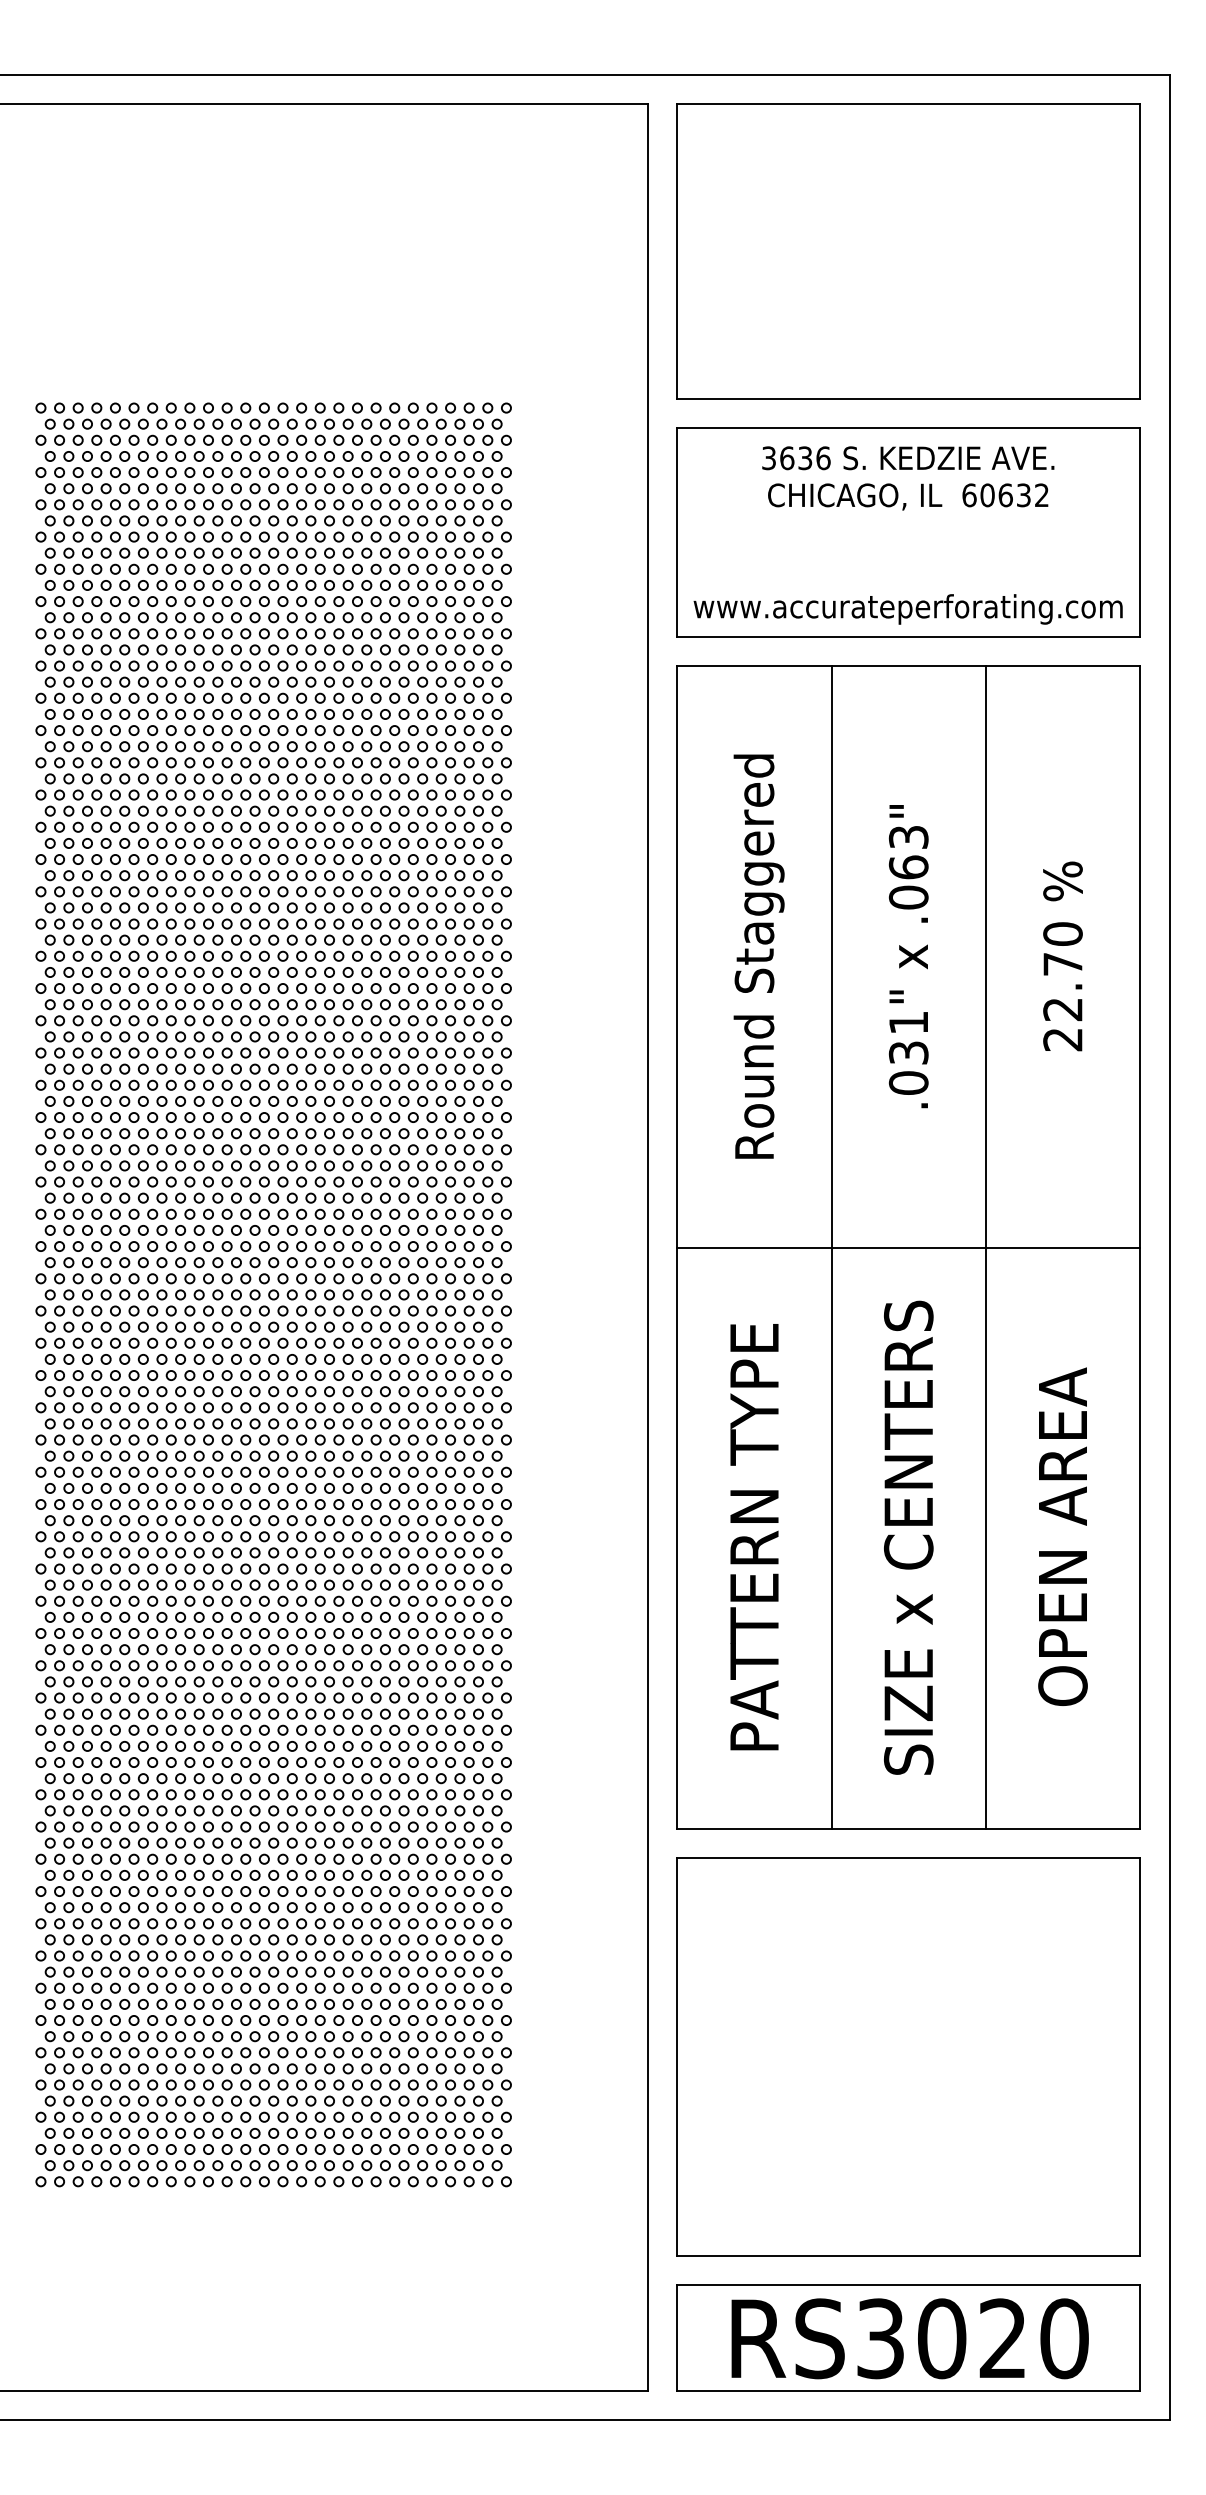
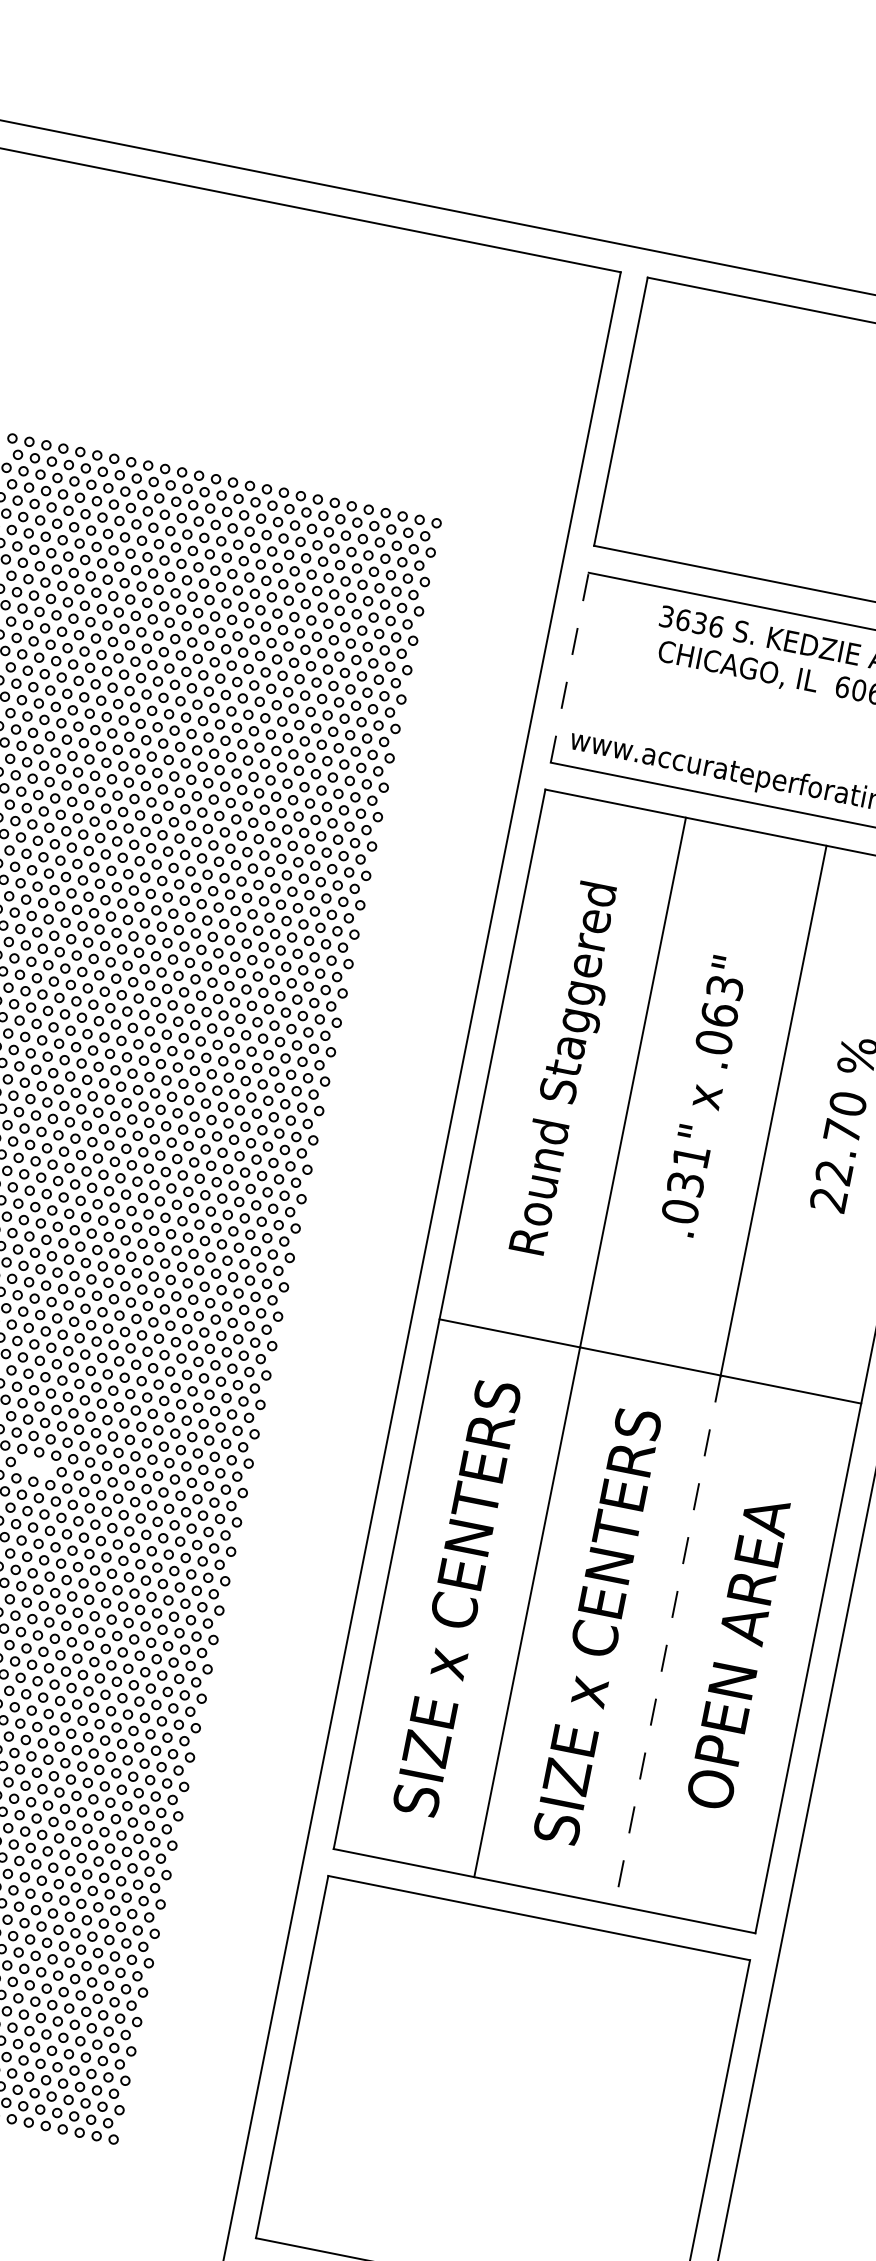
line: (677, 531) -> (570, 666), solid -> dashed
part: (282, 1488) -> (35, 1467), removed
text: (754, 1537) -> (457, 1597), PATTERN TYPE -> SIZE x CENTERS
line: (985, 1538) -> (667, 1640), solid -> dashed

